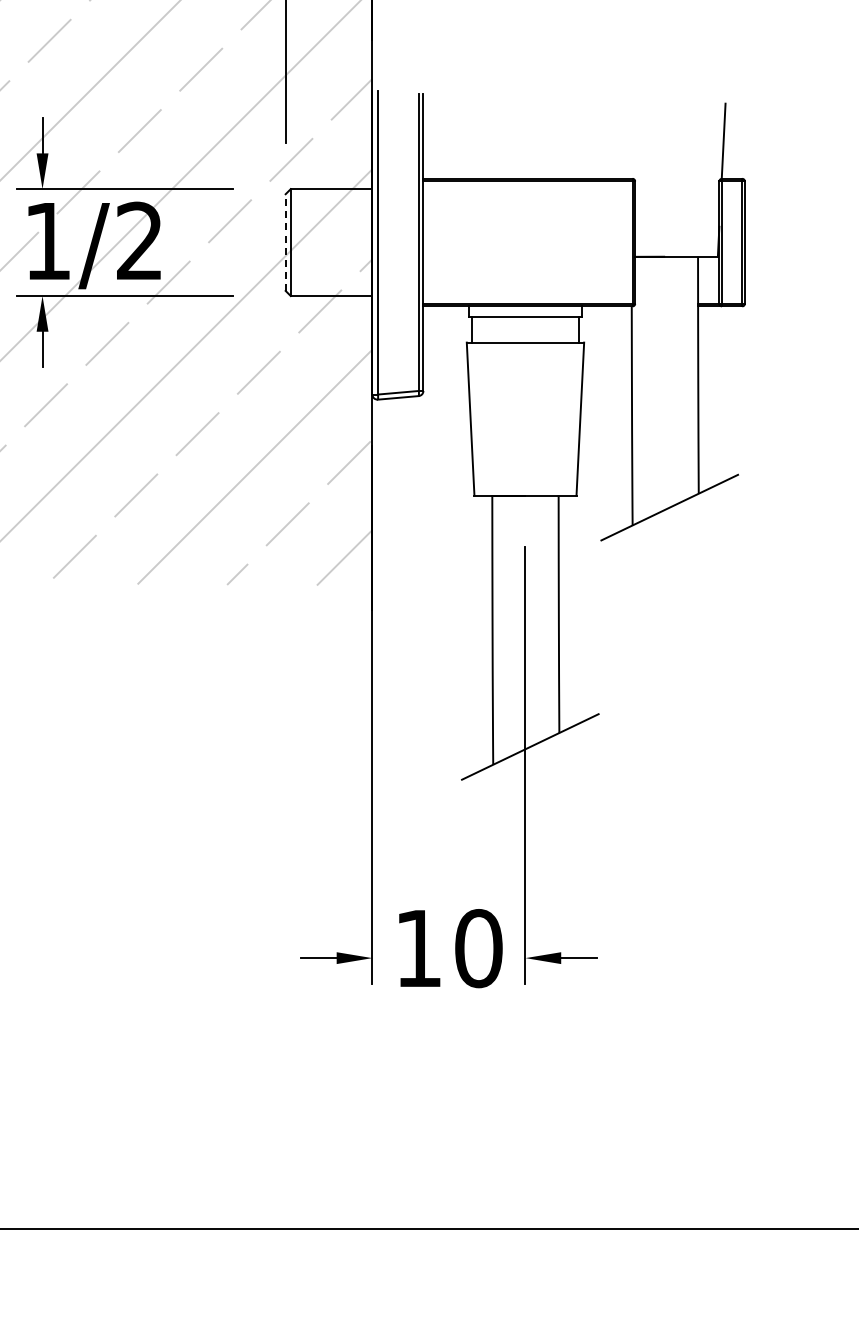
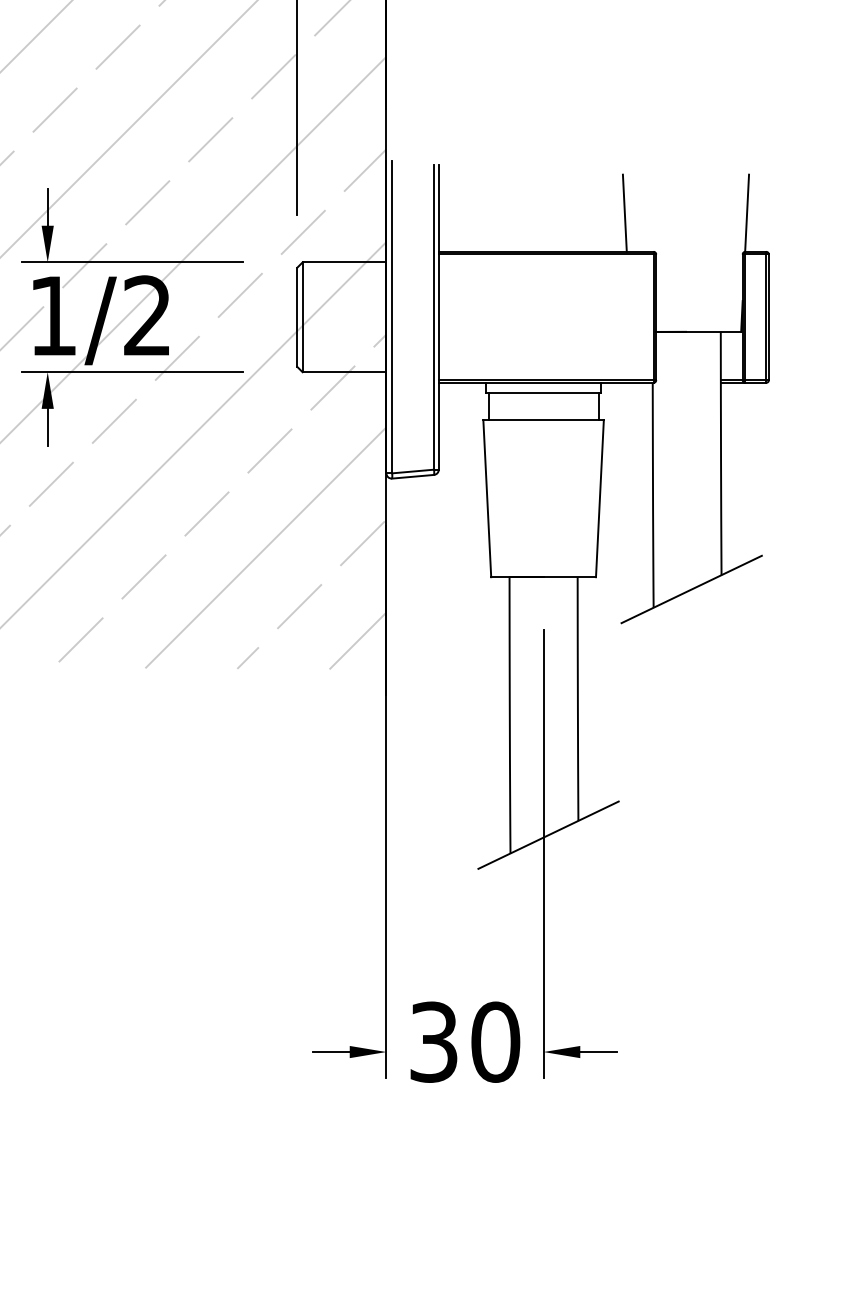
line: (604, 140) -> (624, 212), added
line: (285, 242) -> (297, 317), dashed -> solid
text: (418, 948) -> (433, 1042), 10 -> 30

